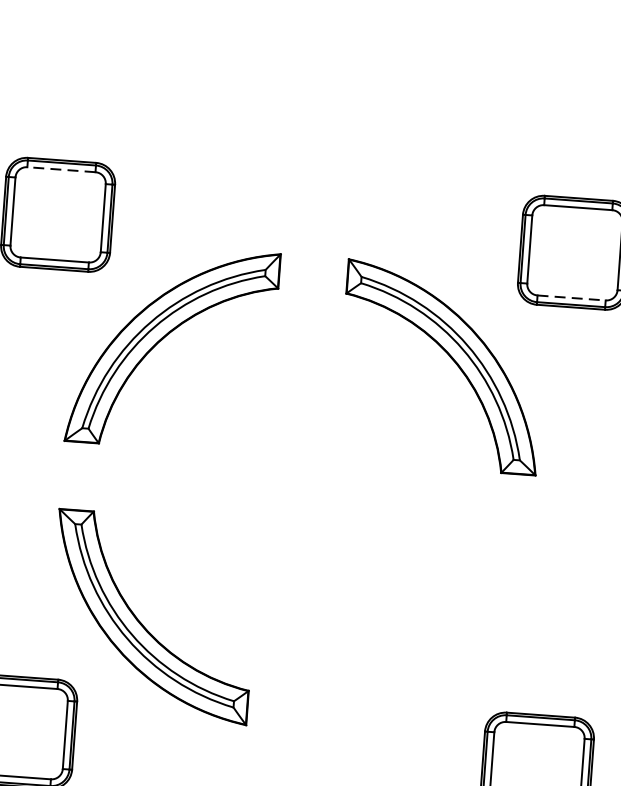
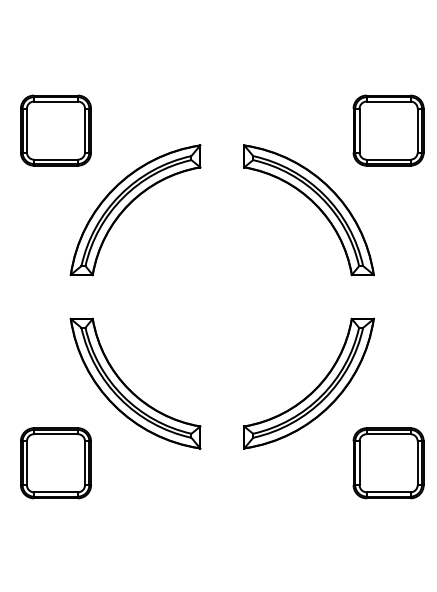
line: (60, 169) -> (55, 101), dashed -> solid
line: (571, 297) -> (388, 159), dashed -> solid
part: (430, 644) -> (314, 388), added

